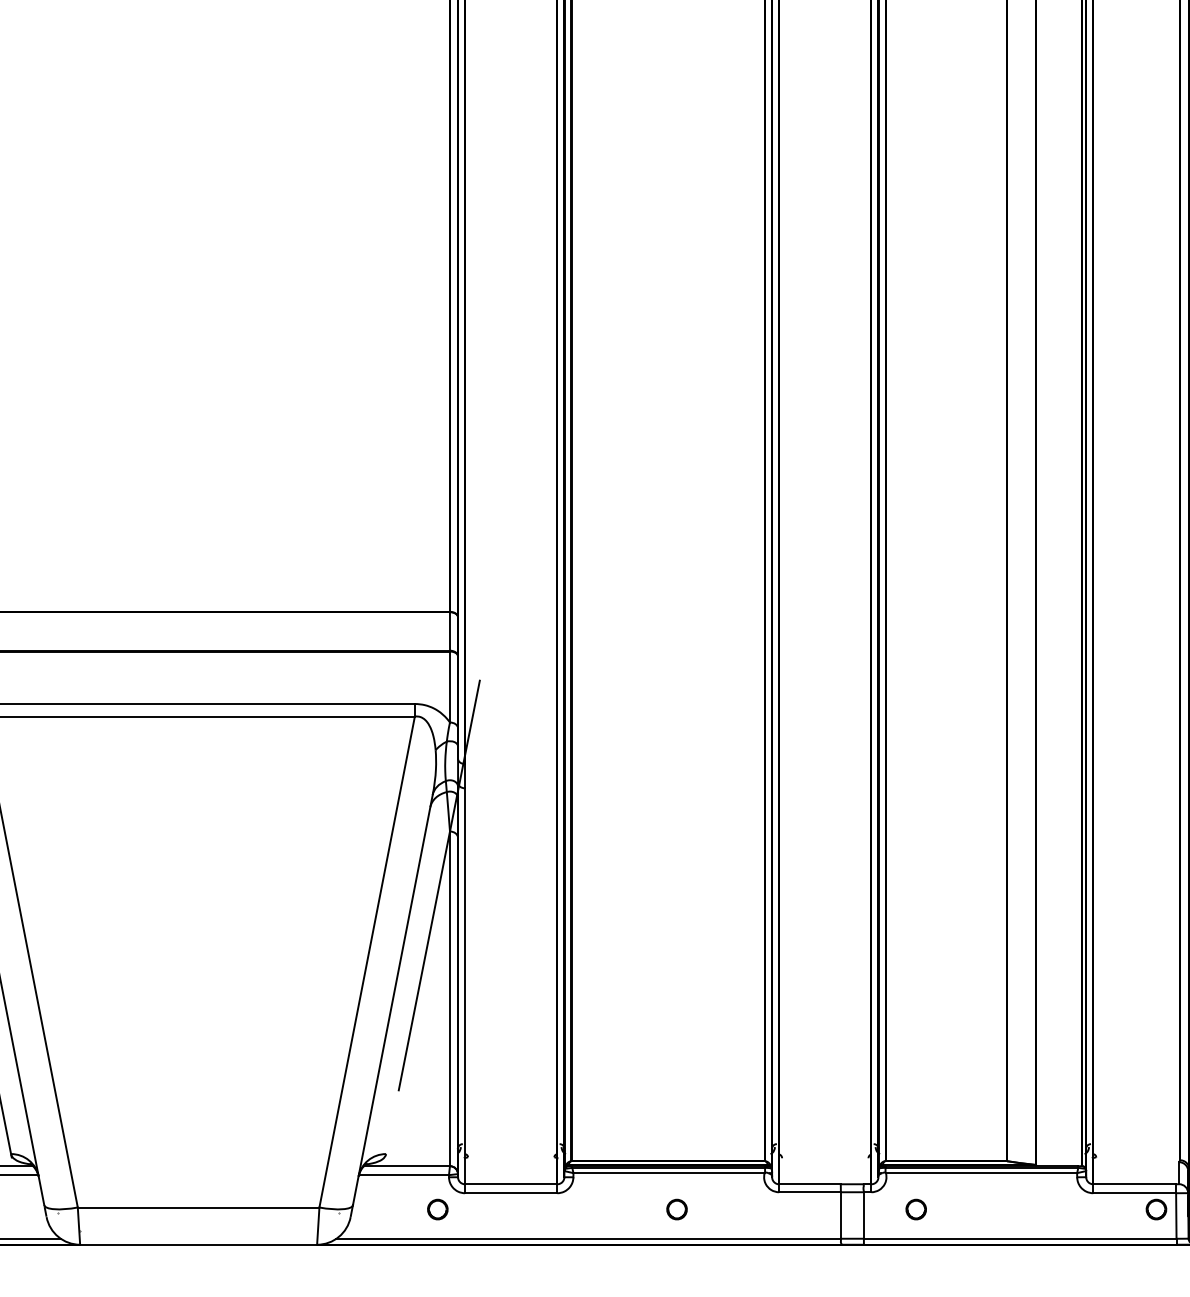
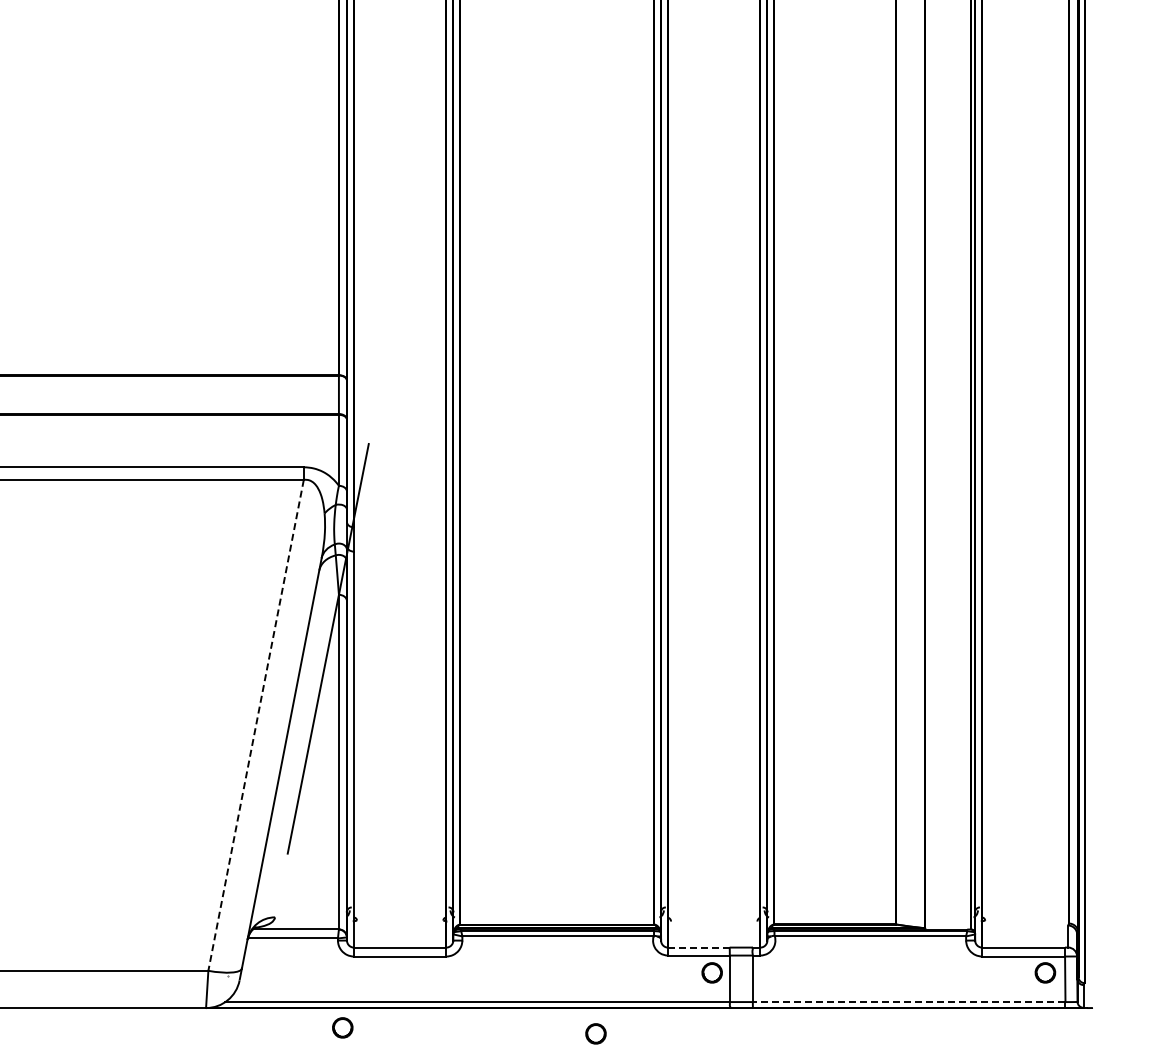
line: (367, 962) -> (256, 725), solid -> dashed
line: (809, 1184) -> (698, 947), solid -> dashed
part: (437, 1209) -> (342, 1027), moved
part: (676, 1209) -> (595, 1033), moved
part: (915, 1209) -> (711, 972), moved
line: (1019, 1238) -> (908, 1001), solid -> dashed

